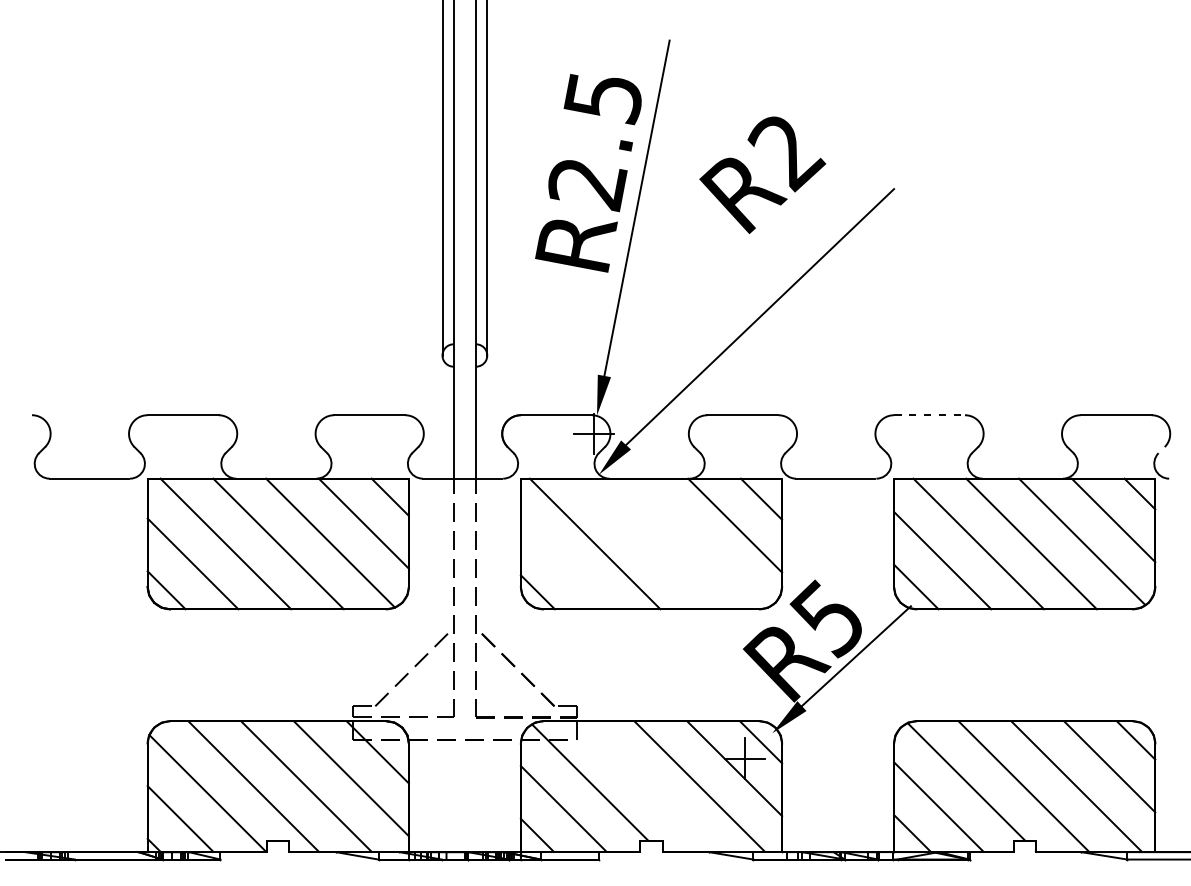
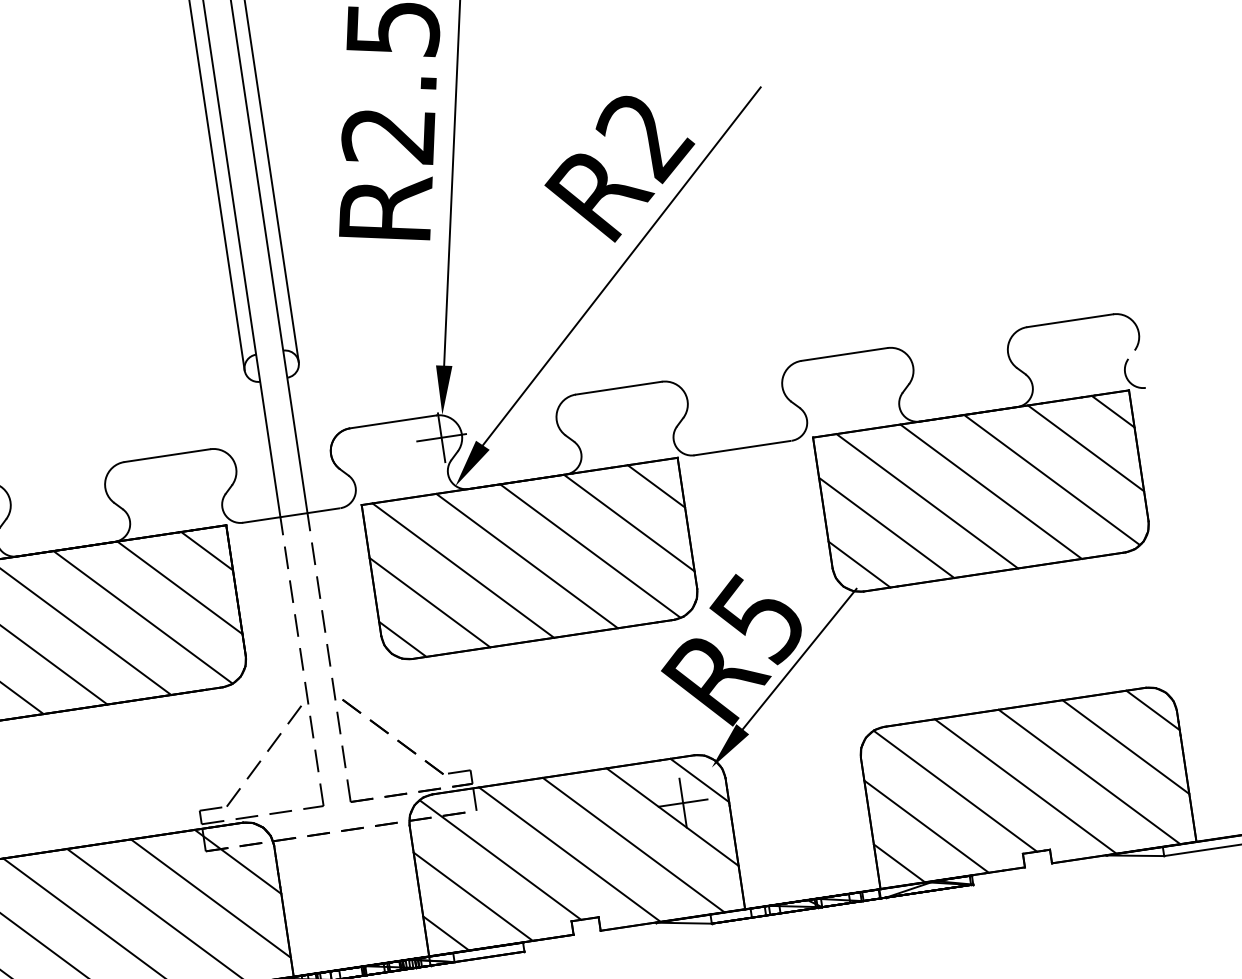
text: (762, 174) -> (620, 168), moved
line: (930, 415) -> (845, 354), dashed -> solid
line: (647, 543) -> (526, 560), added
line: (700, 543) -> (590, 550), added
line: (563, 565) -> (428, 602), added
line: (646, 786) -> (569, 854), added

